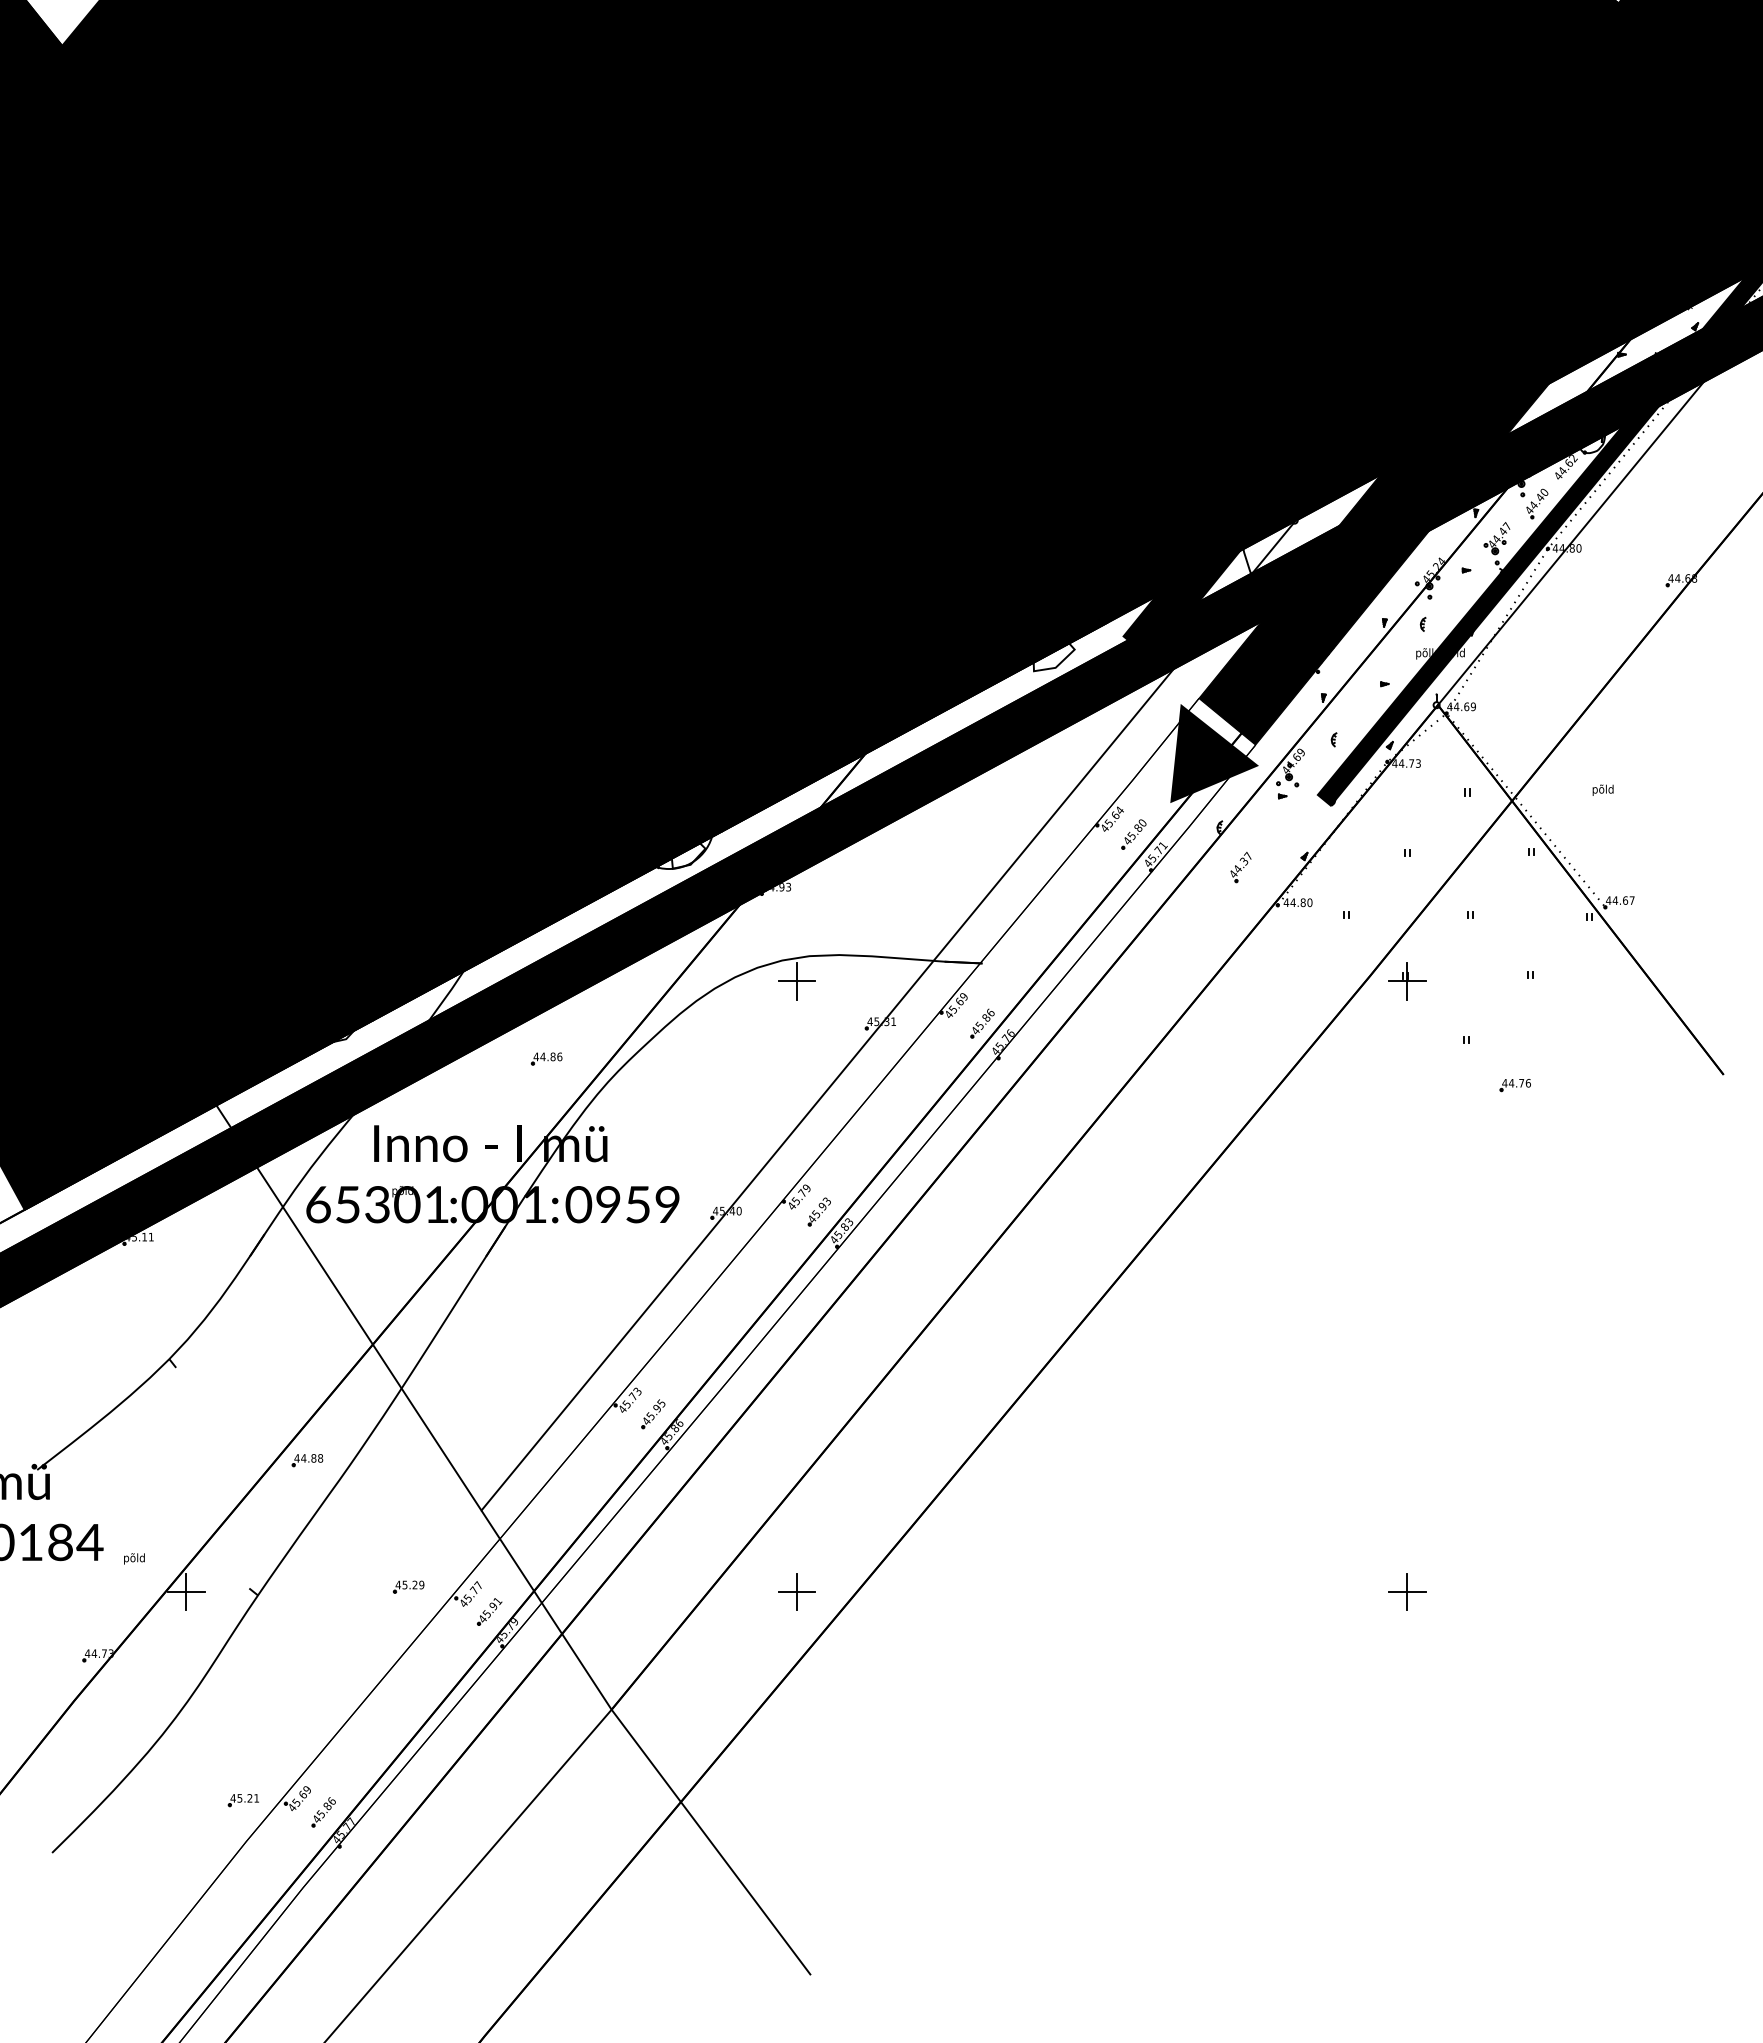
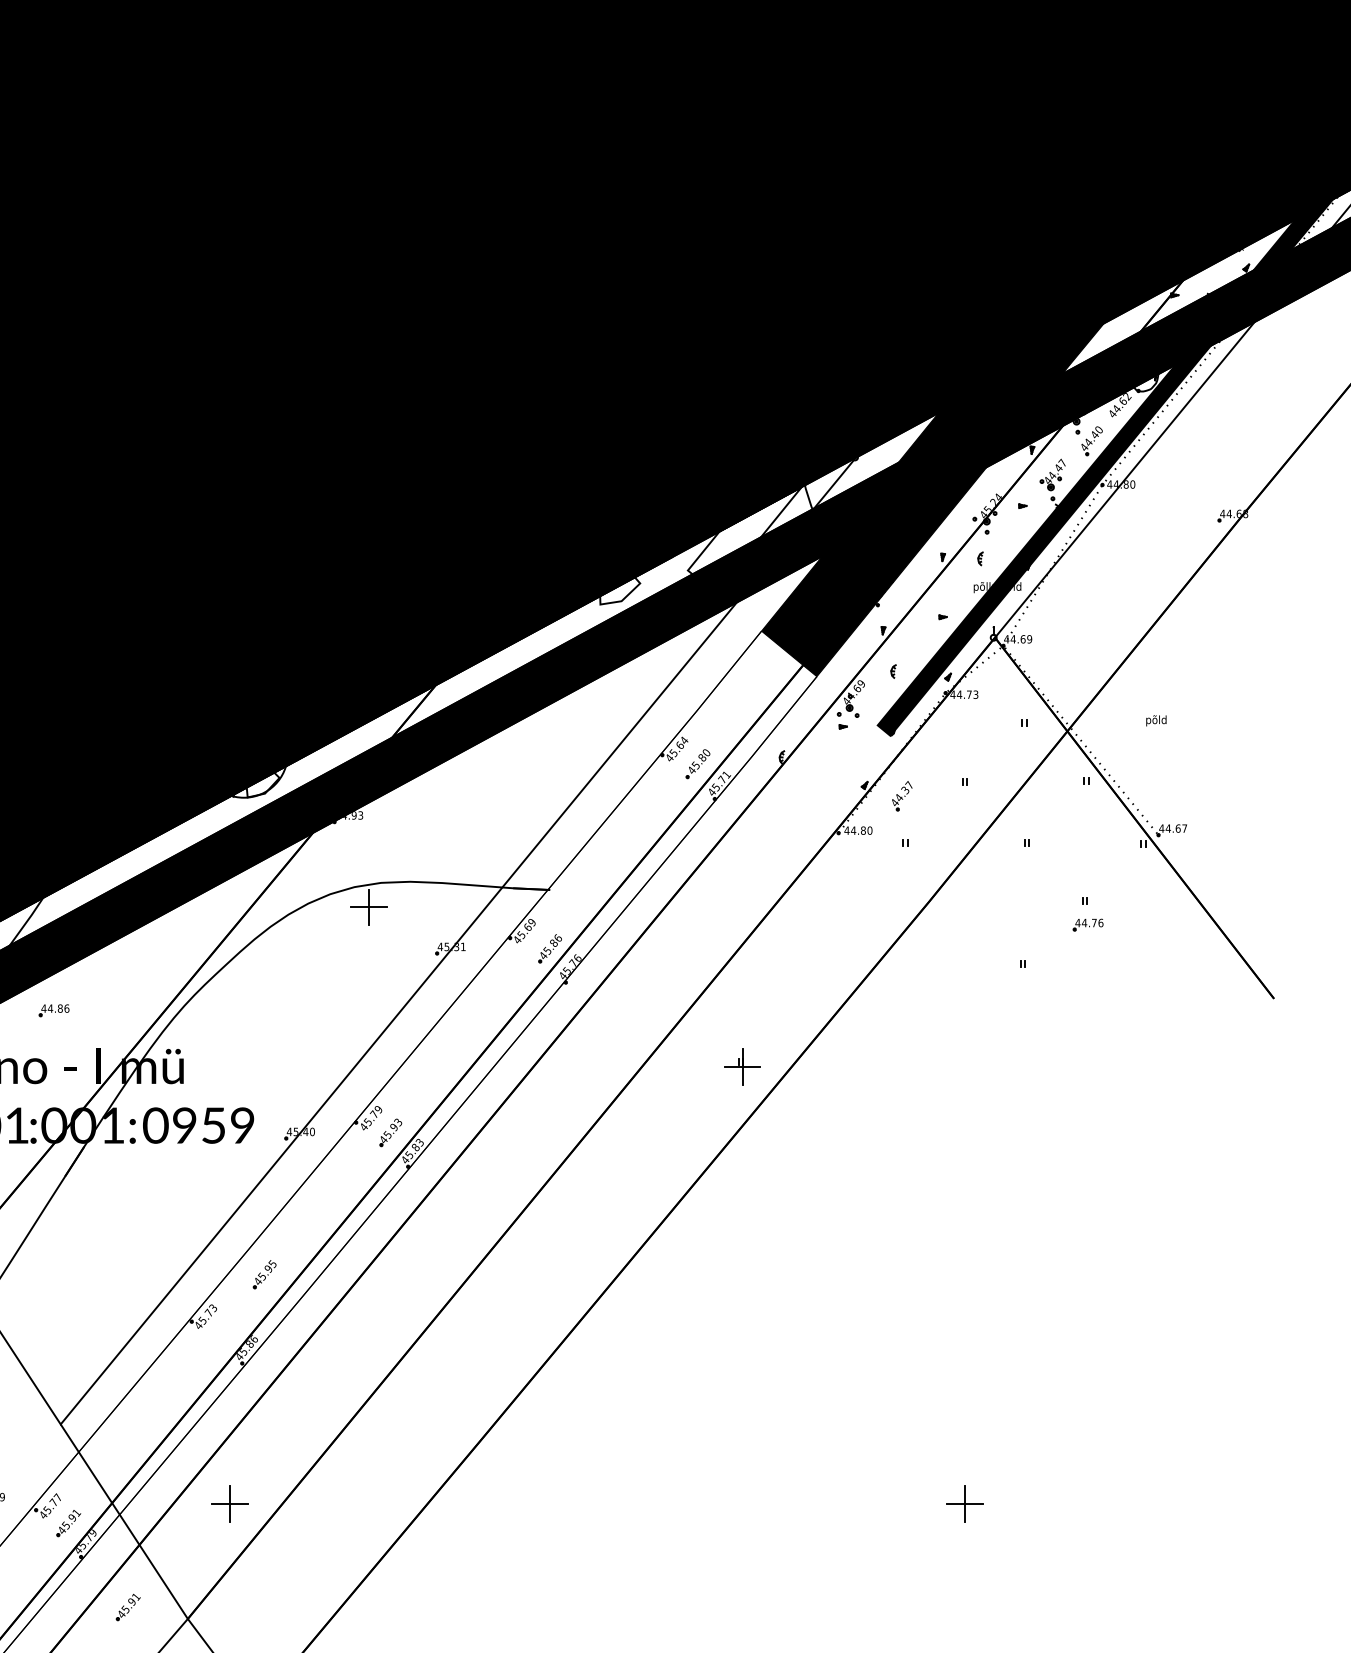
fill: (1181, 604) -> (744, 539), removed
fill: (1214, 753) -> (776, 684), removed
part: (1240, 867) -> (901, 796), moved
part: (1407, 981) -> (742, 1066), moved
part: (546, 1058) -> (53, 1010), moved
part: (1514, 1085) -> (1087, 925), moved
part: (653, 1414) -> (264, 1274), moved
part: (796, 1591) -> (229, 1503), moved
part: (550, 1697) -> (128, 1607), added

